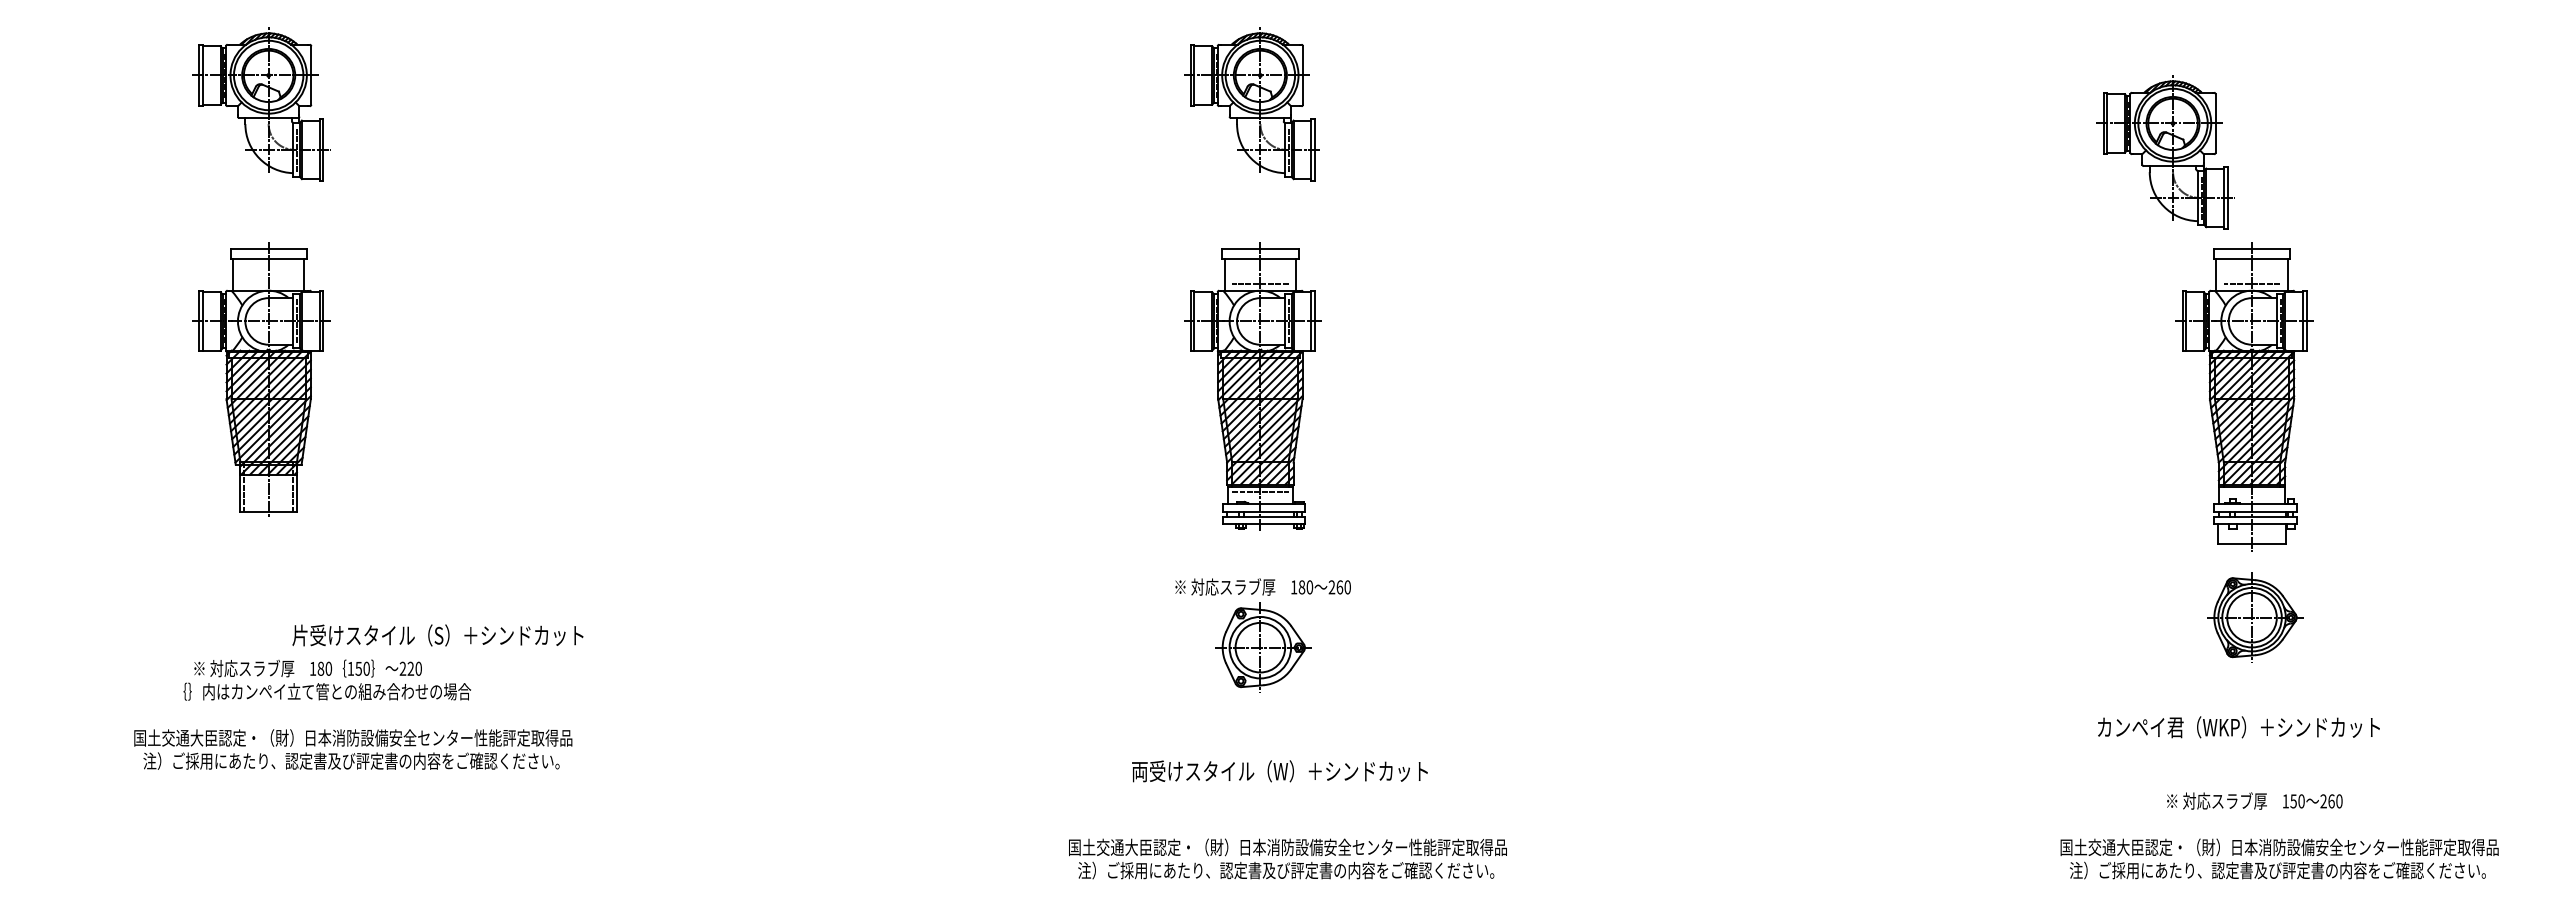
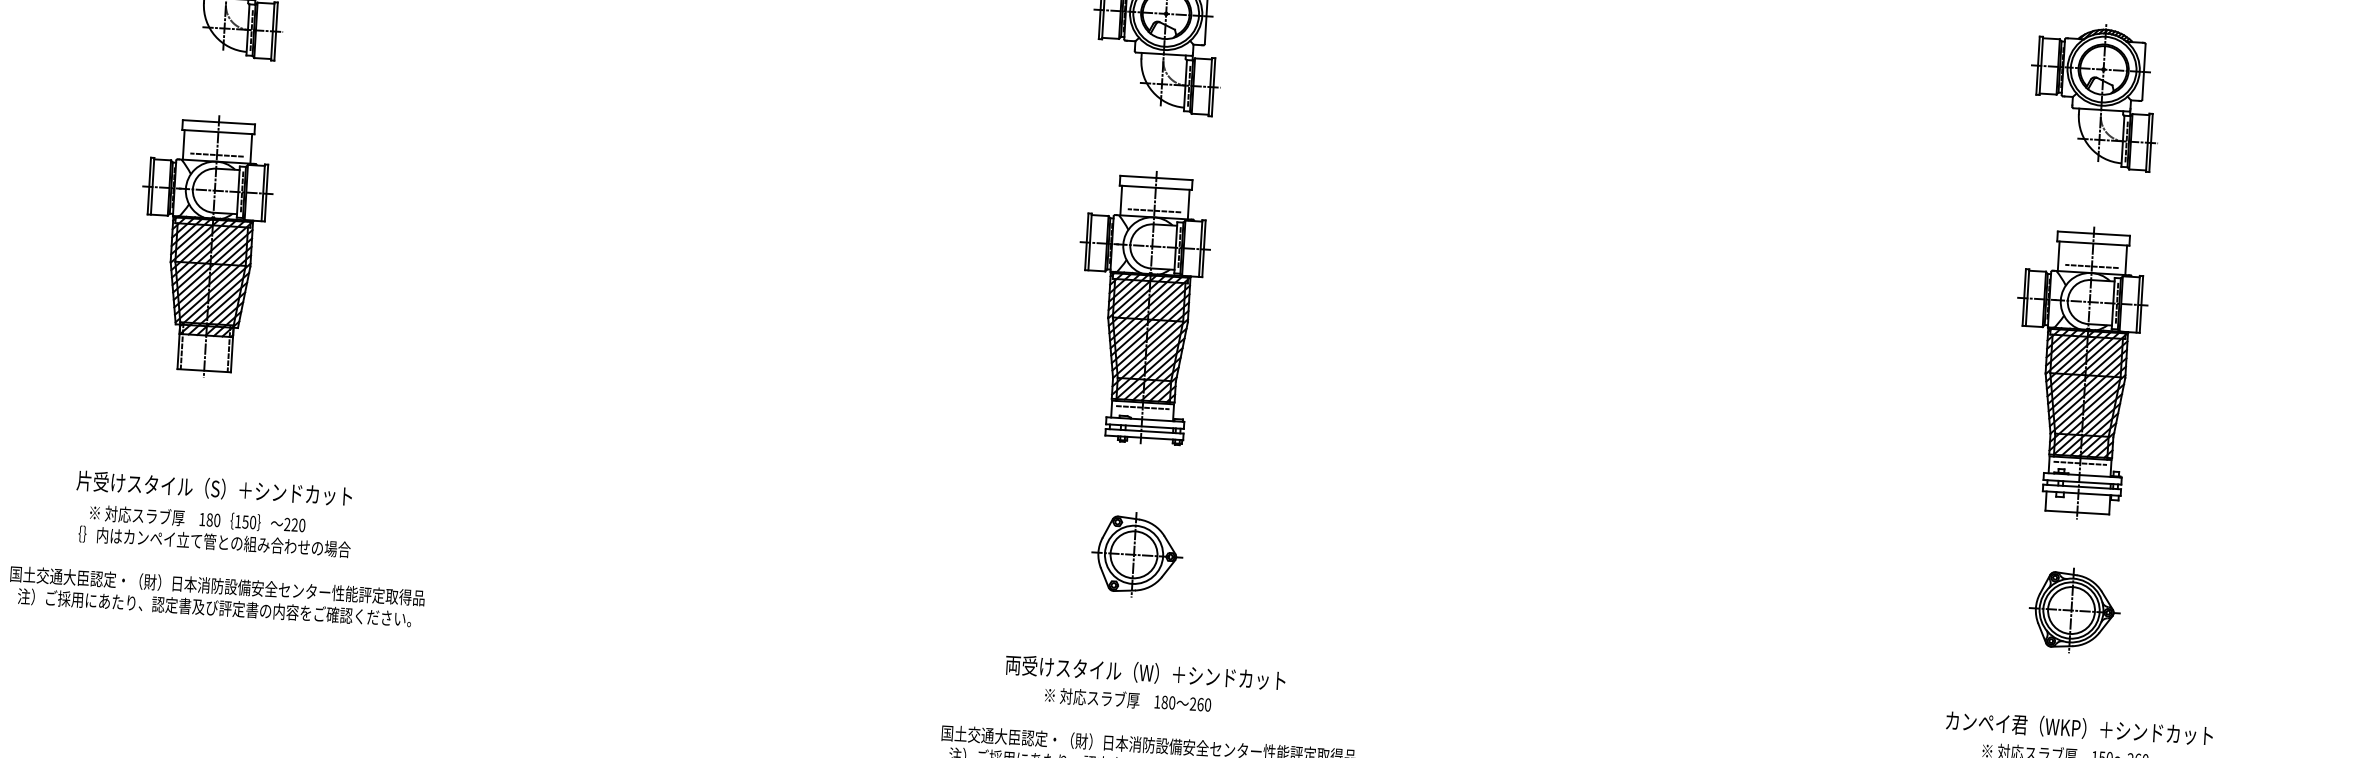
part: (2165, 152) -> (2094, 96), moved
line: (268, 283) -> (216, 154), added
line: (2251, 492) -> (2079, 463), added
text: (1262, 586) -> (1127, 699), moved
part: (2255, 617) -> (2074, 610), moved
text: (437, 635) -> (214, 488), moved
text: (326, 679) -> (214, 530), moved
text: (2238, 727) -> (2079, 728), moved
text: (353, 749) -> (217, 596), moved

